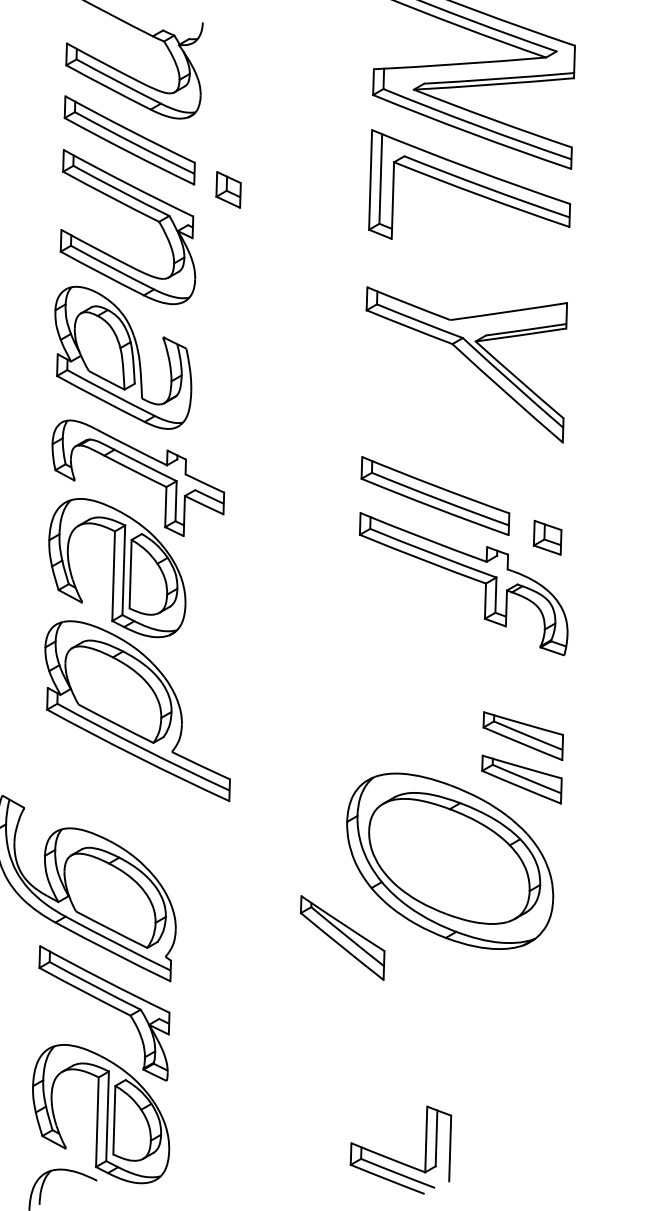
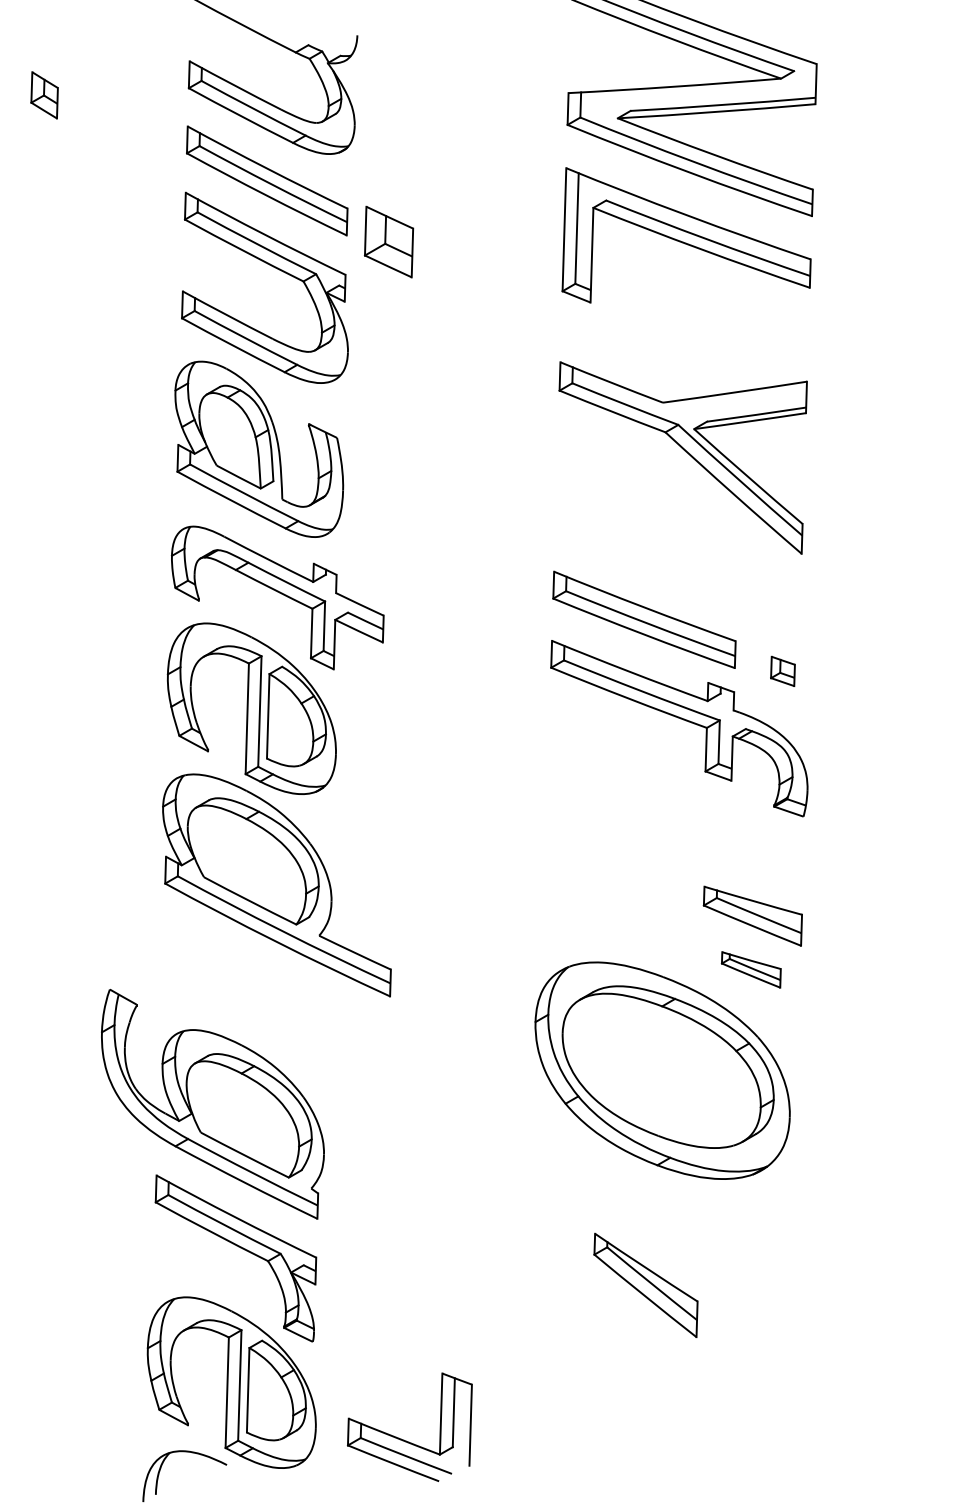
part: (228, 189) -> (389, 241), size x1.6
part: (547, 537) -> (782, 671), size x0.7
part: (522, 779) -> (751, 969), size x0.6
part: (342, 937) -> (645, 1284), moved
part: (395, 1160) -> (403, 1439), moved

